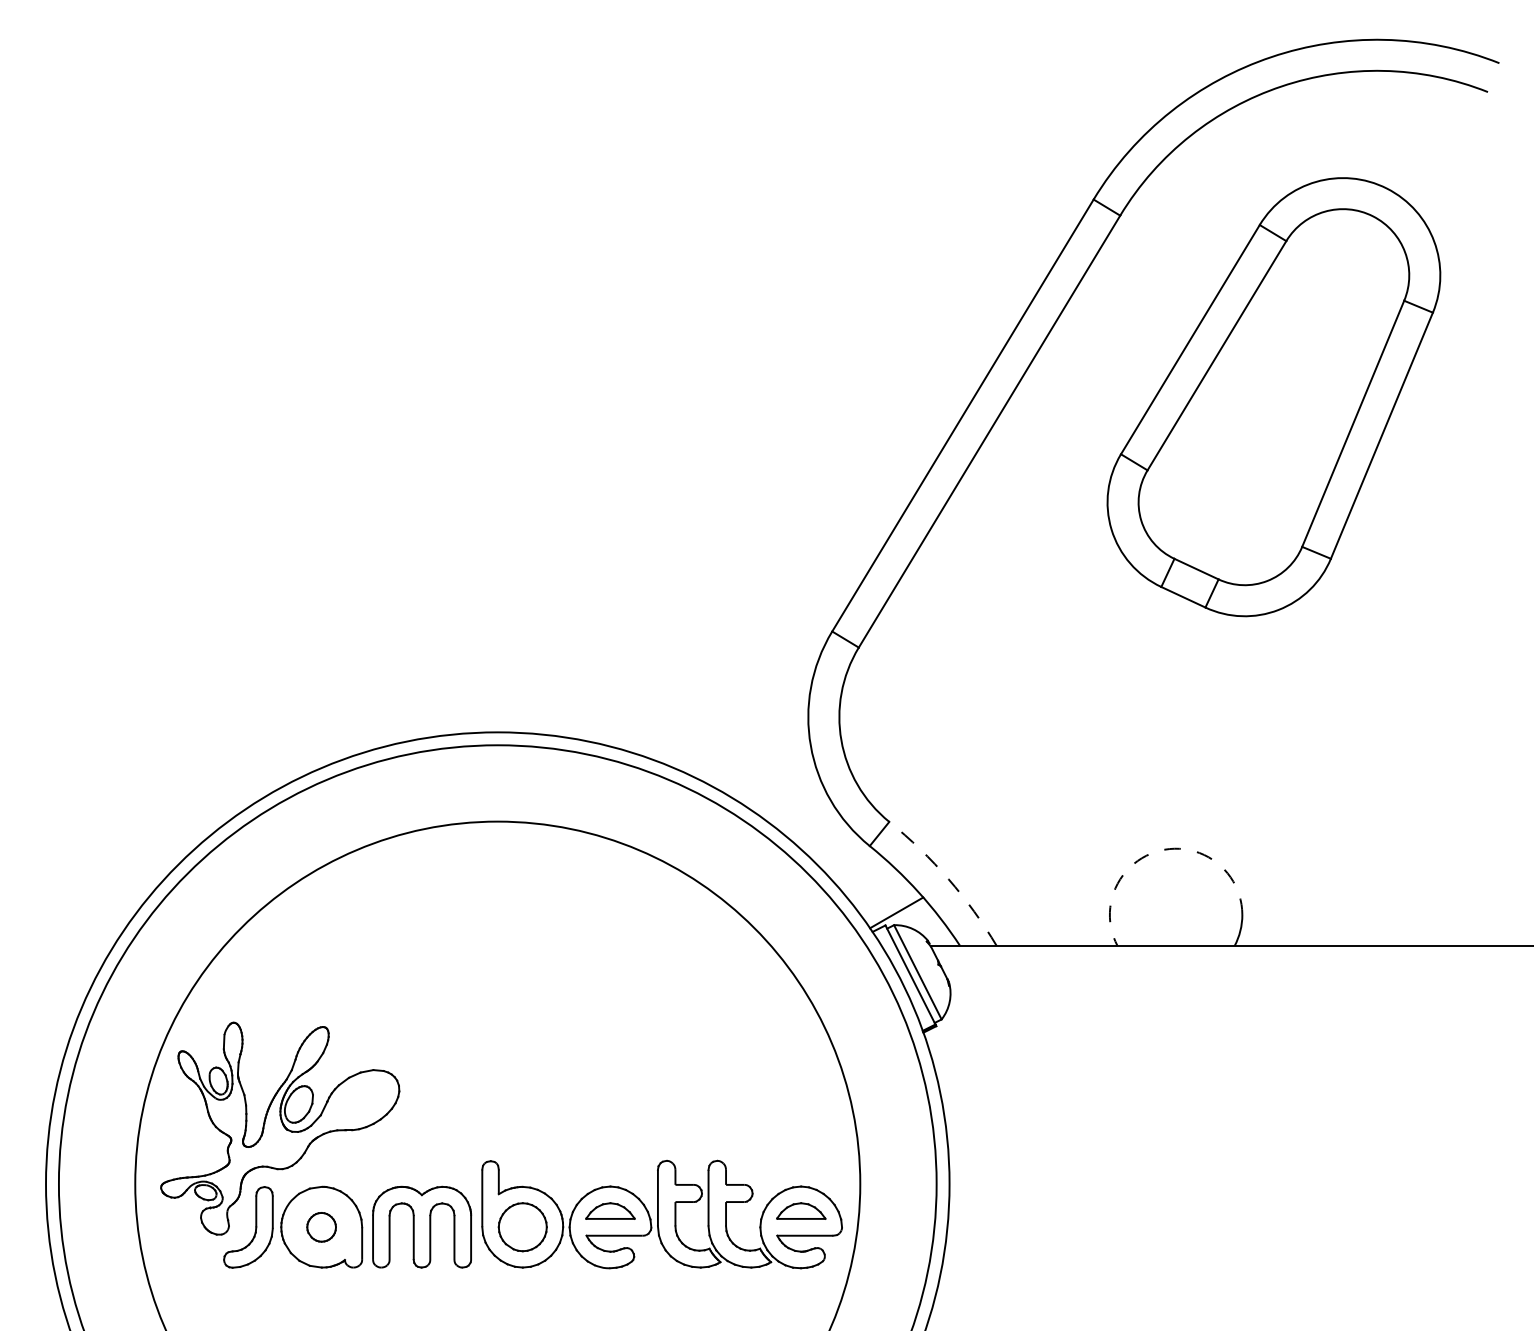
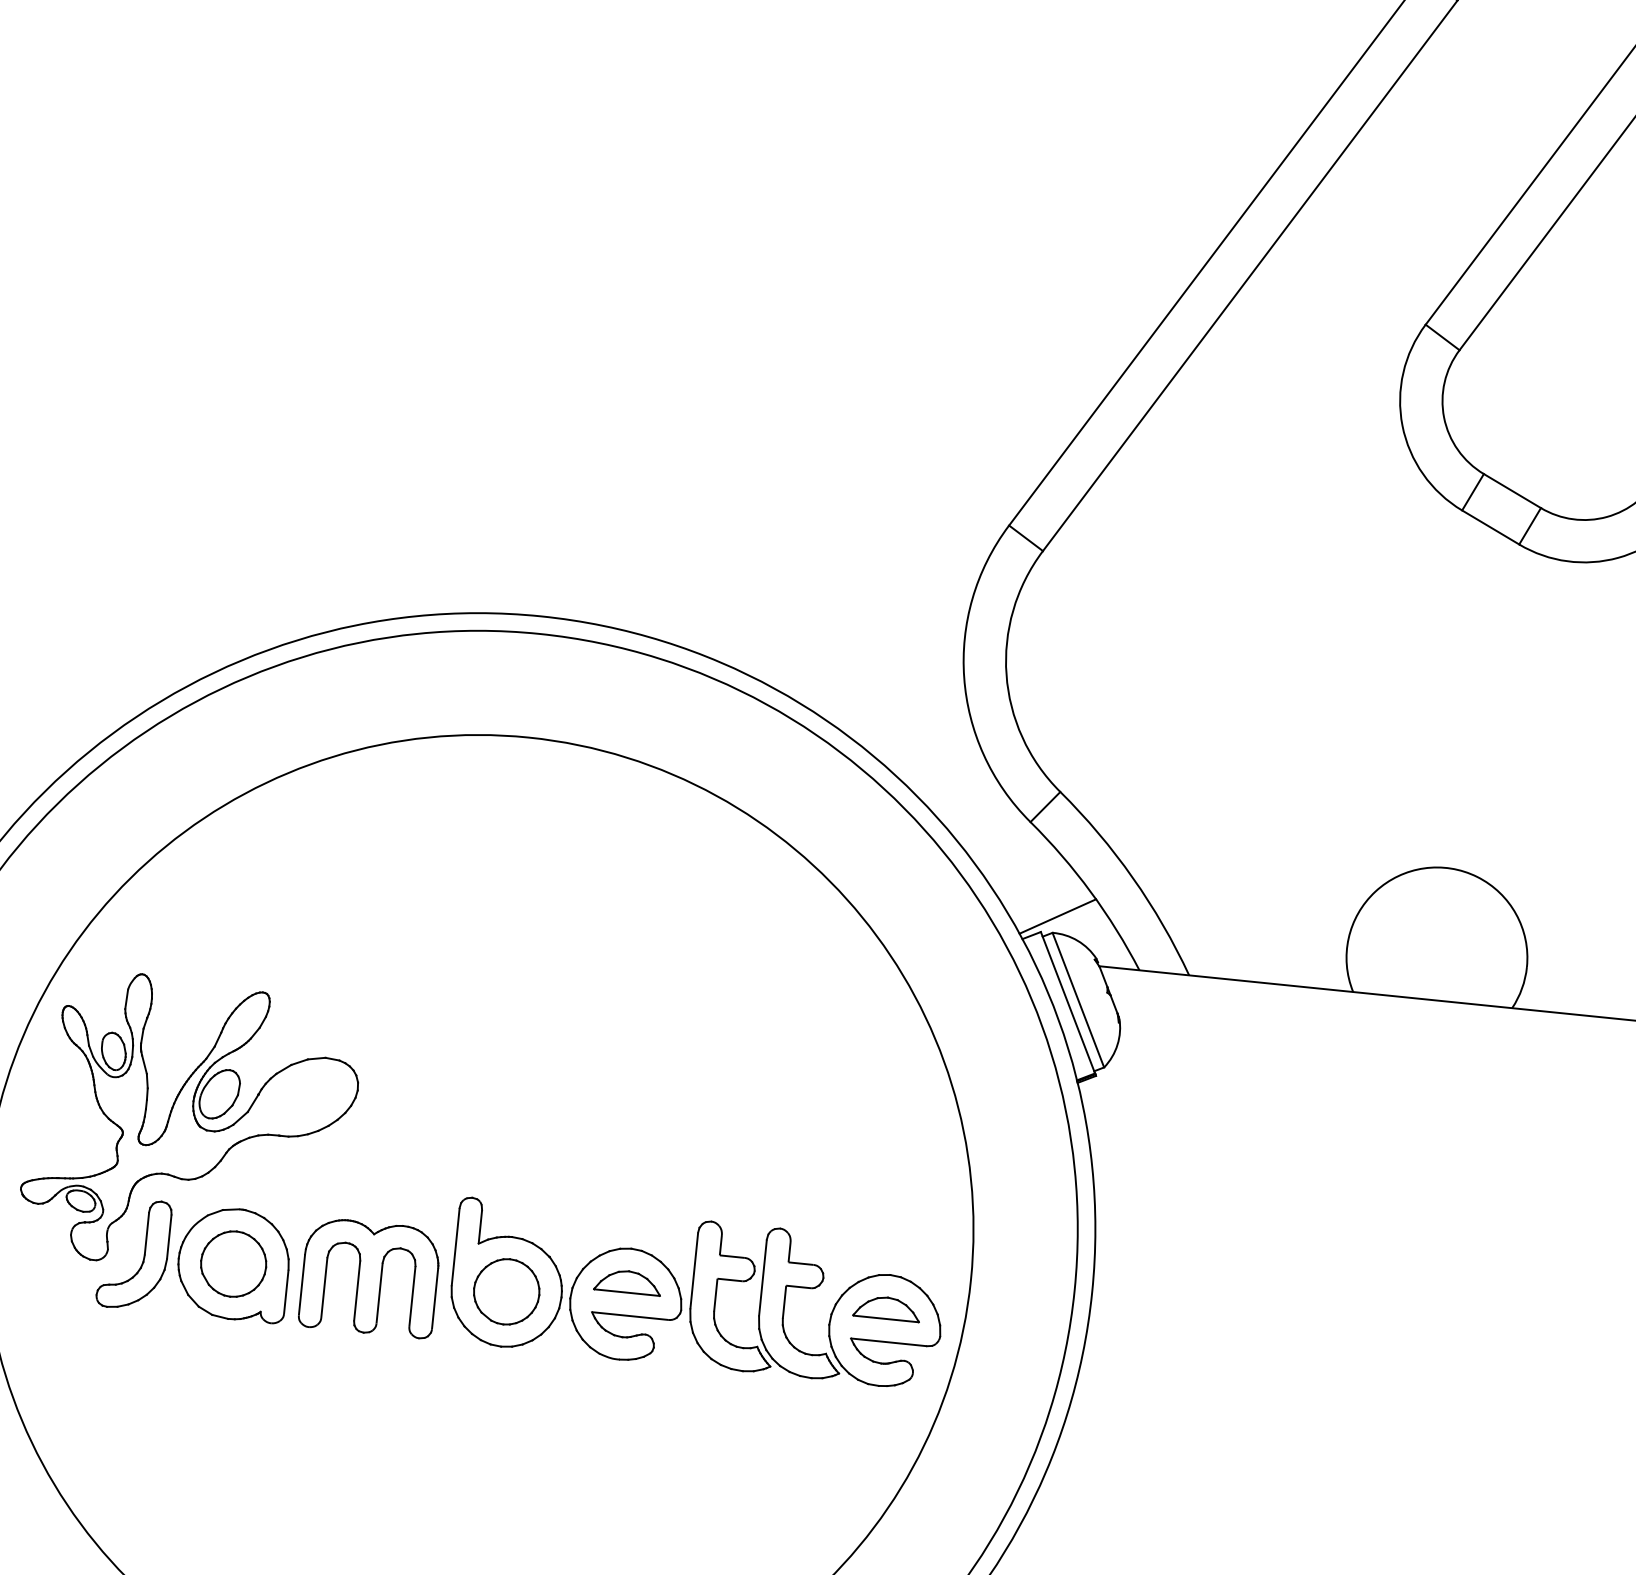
arc: (1160, 850) -> (1424, 868), dashed -> solid
arc: (948, 879) -> (1132, 878), dashed -> solid
part: (321, 1227) -> (233, 1264), size x1.67

